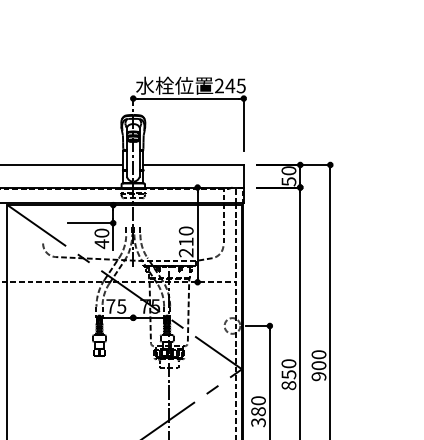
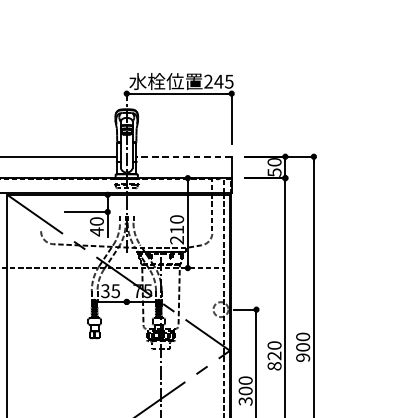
line: (193, 164) -> (183, 156), solid -> dashed
text: (110, 306) -> (105, 291), 75 -> 35
text: (288, 374) -> (274, 355), 850 -> 820
text: (258, 411) -> (245, 390), 380 -> 300

